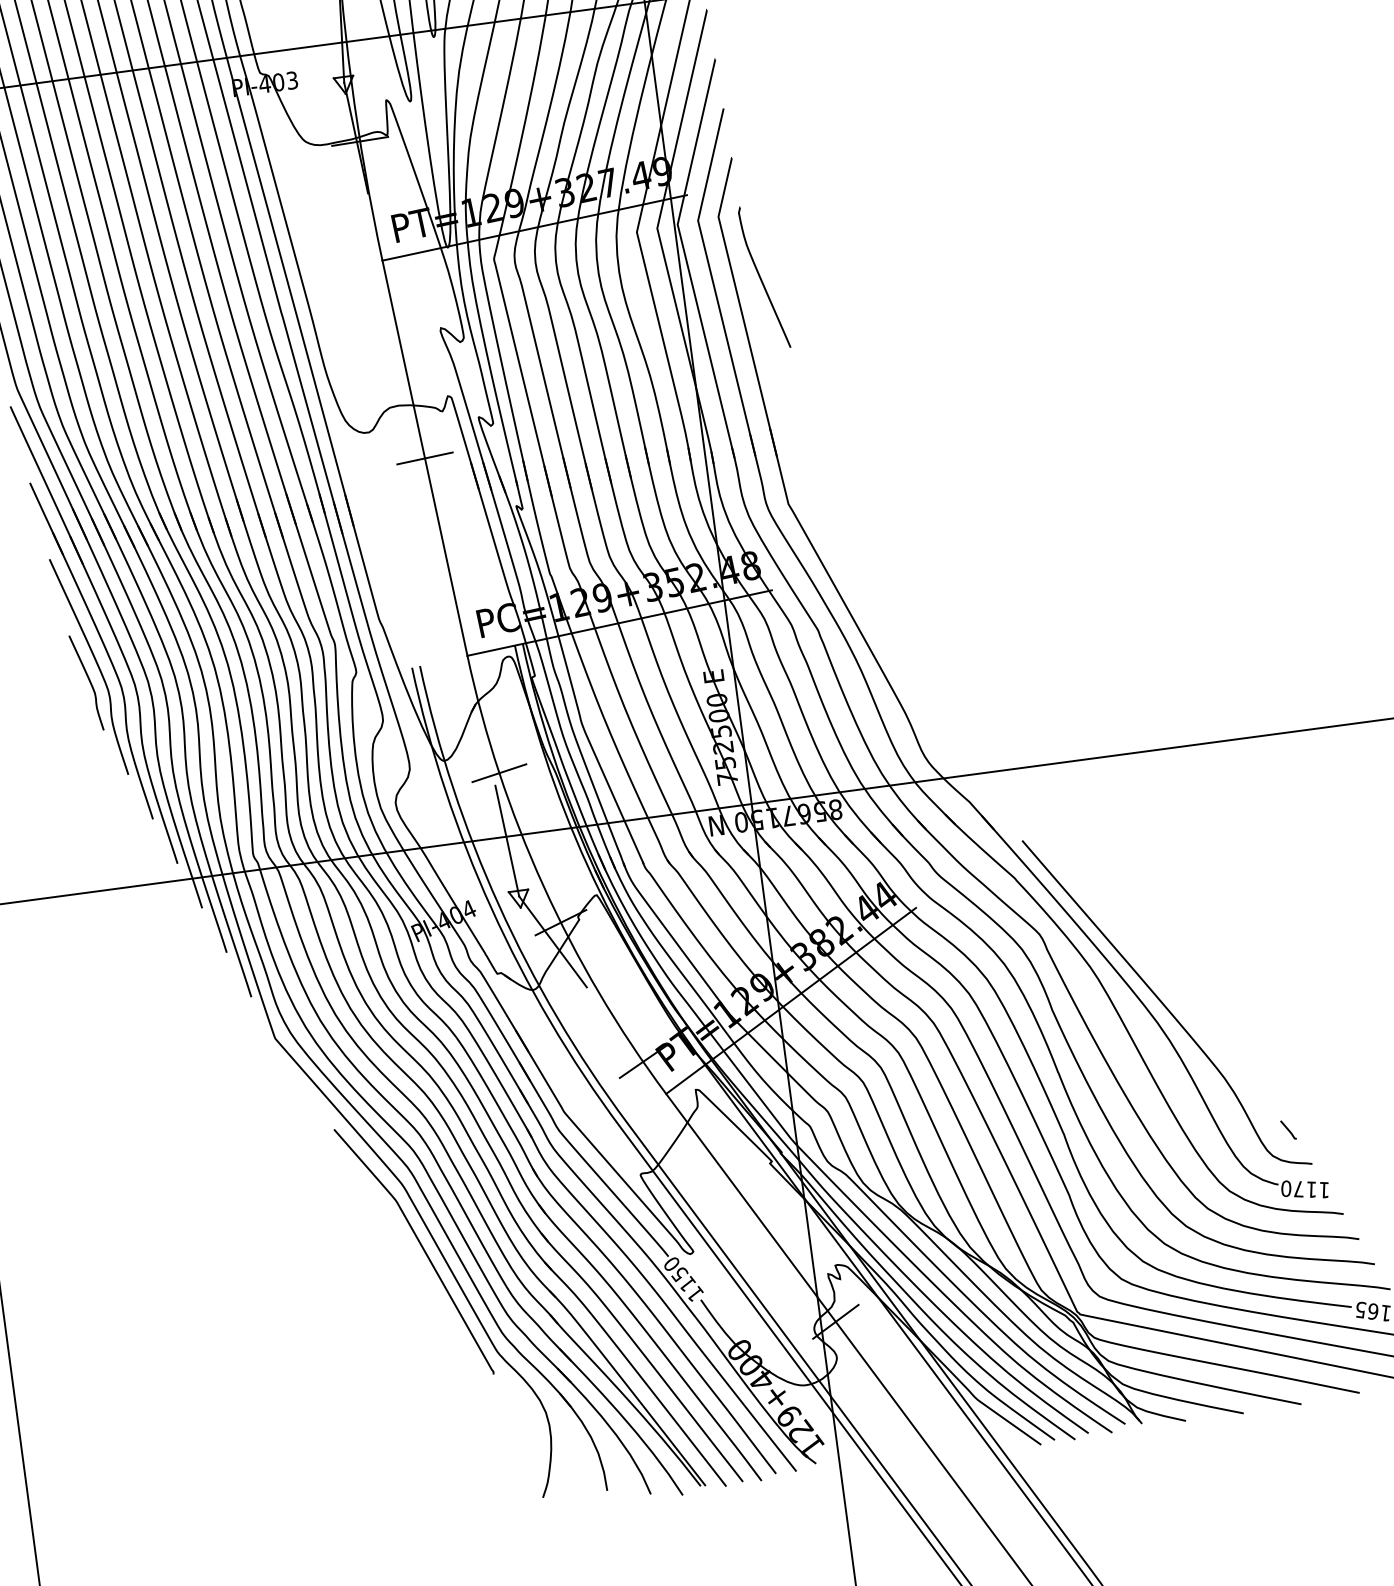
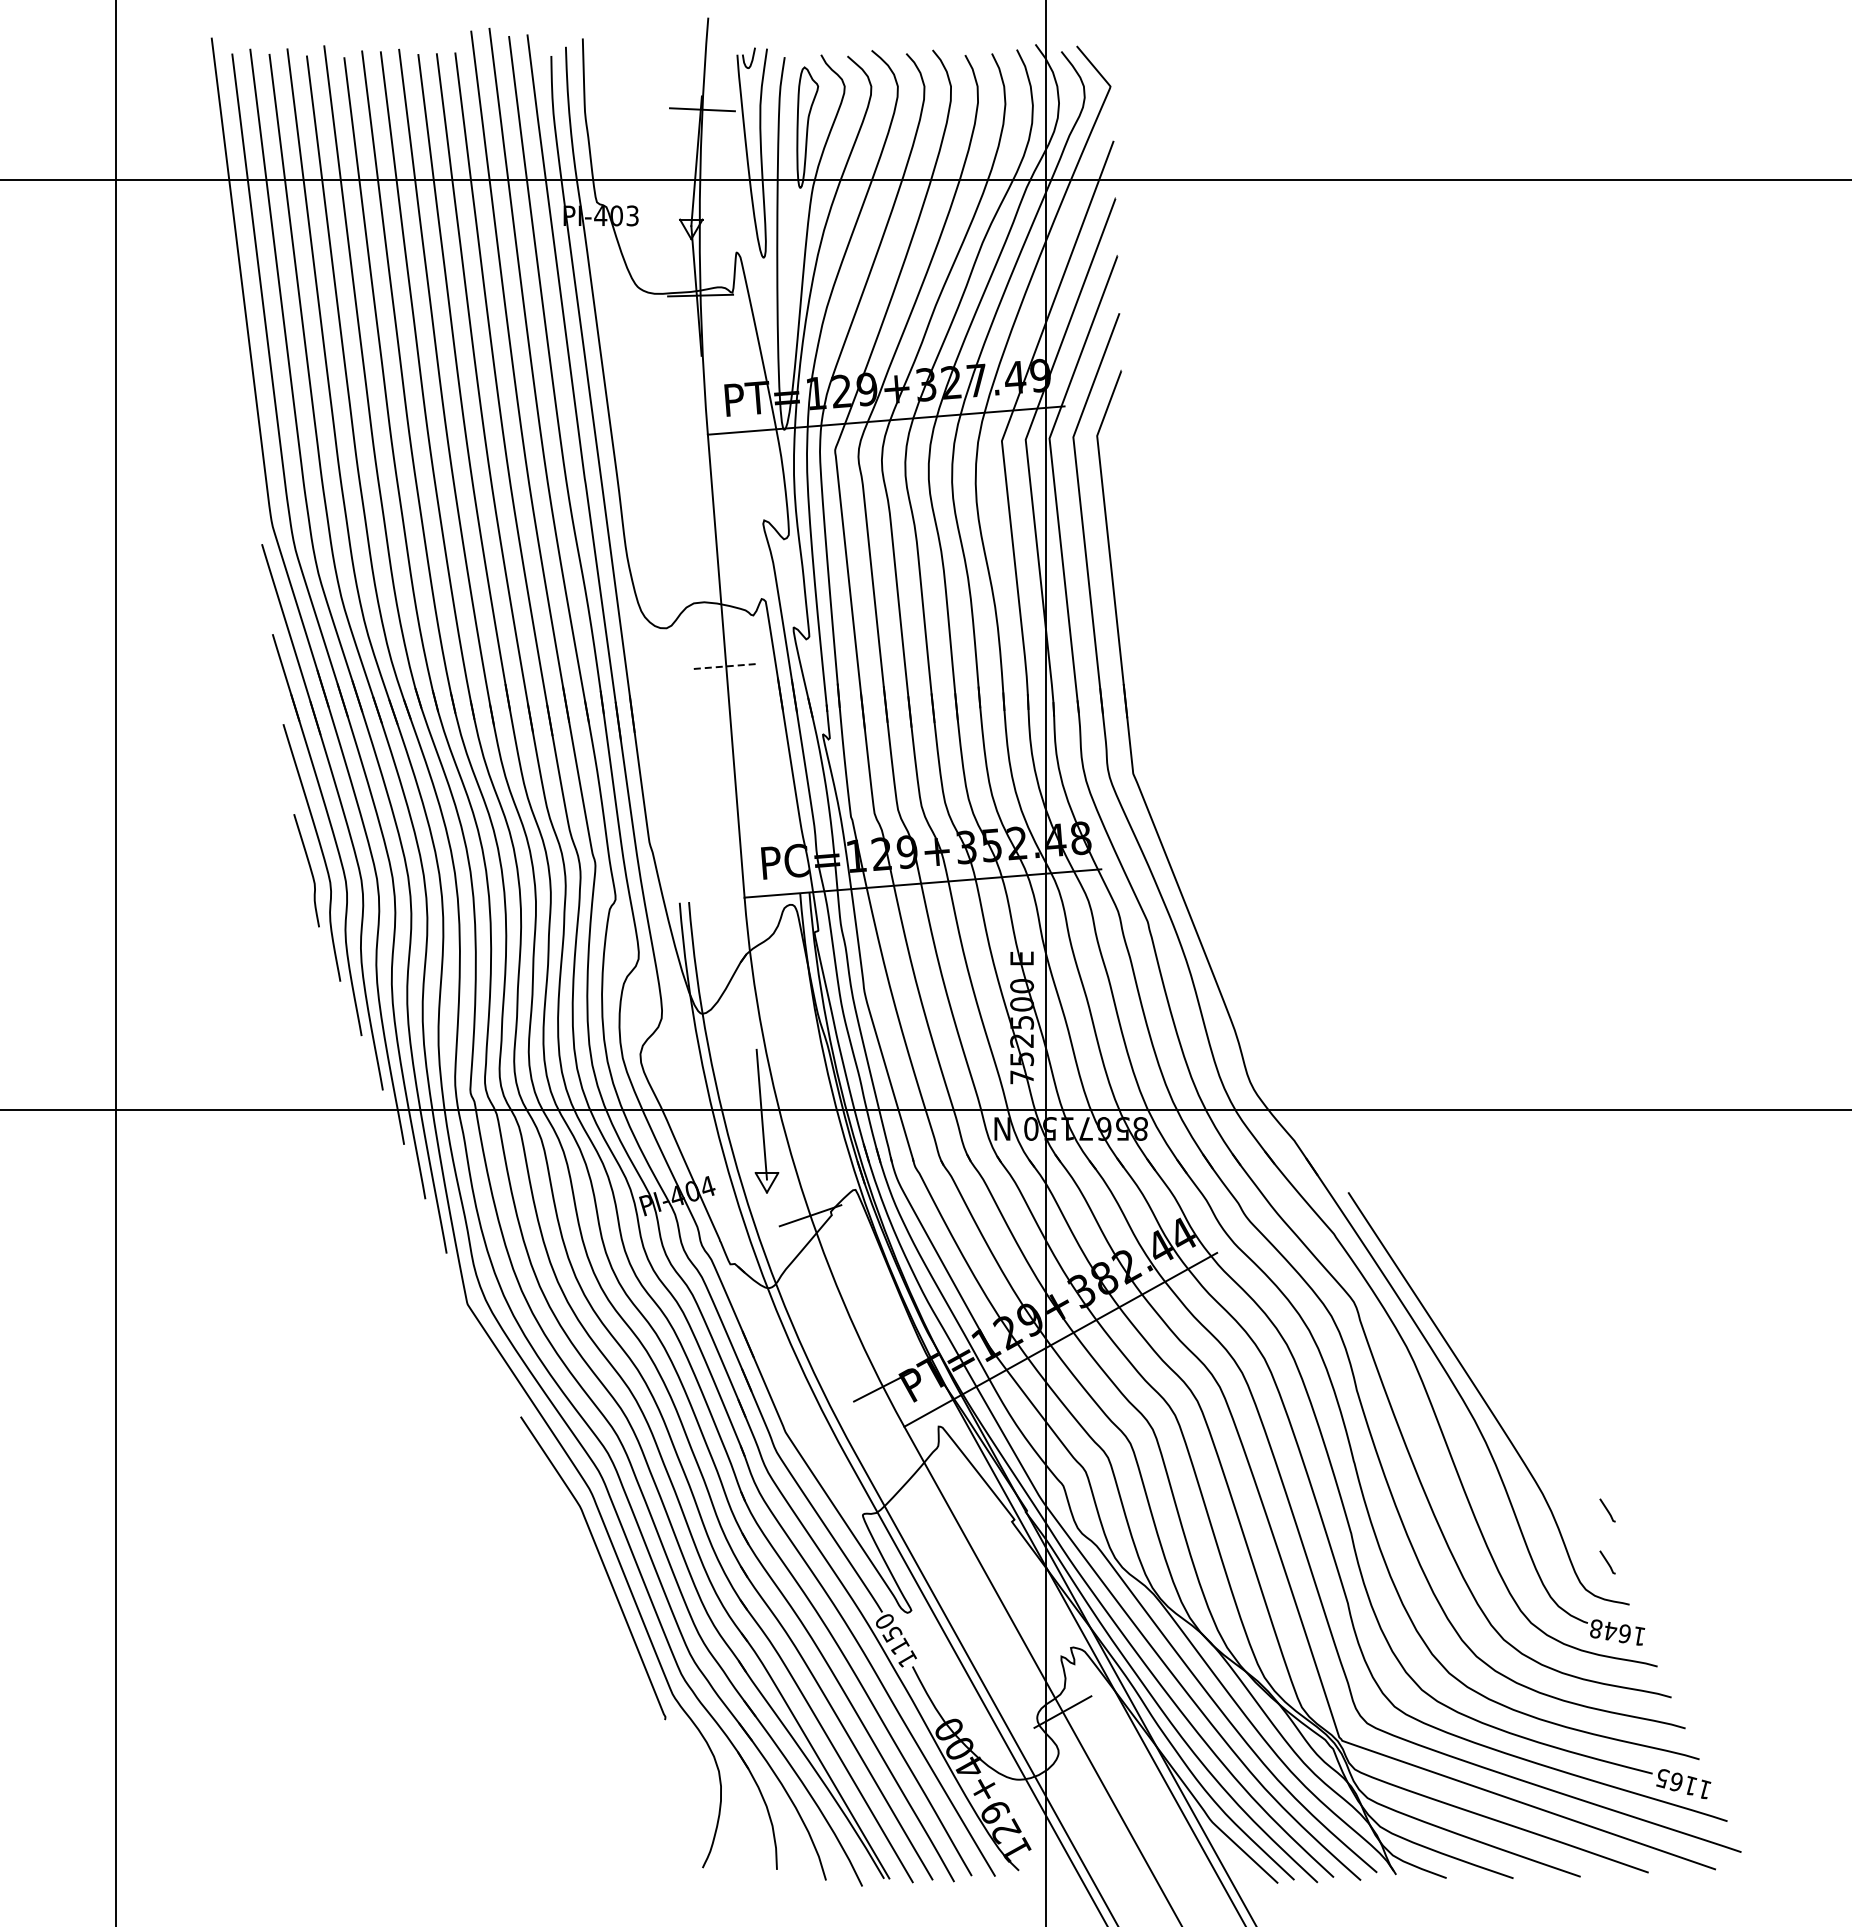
curve: (761, 277) -> (1136, 511), removed
line: (425, 458) -> (726, 666), solid -> dashed
line: (499, 773) -> (763, 1036), removed
line: (552, 941) -> (798, 1236), removed
line: (1282, 1085) -> (1607, 1510), added
text: (1298, 1189) -> (1610, 1631), 1170 -> 1648

